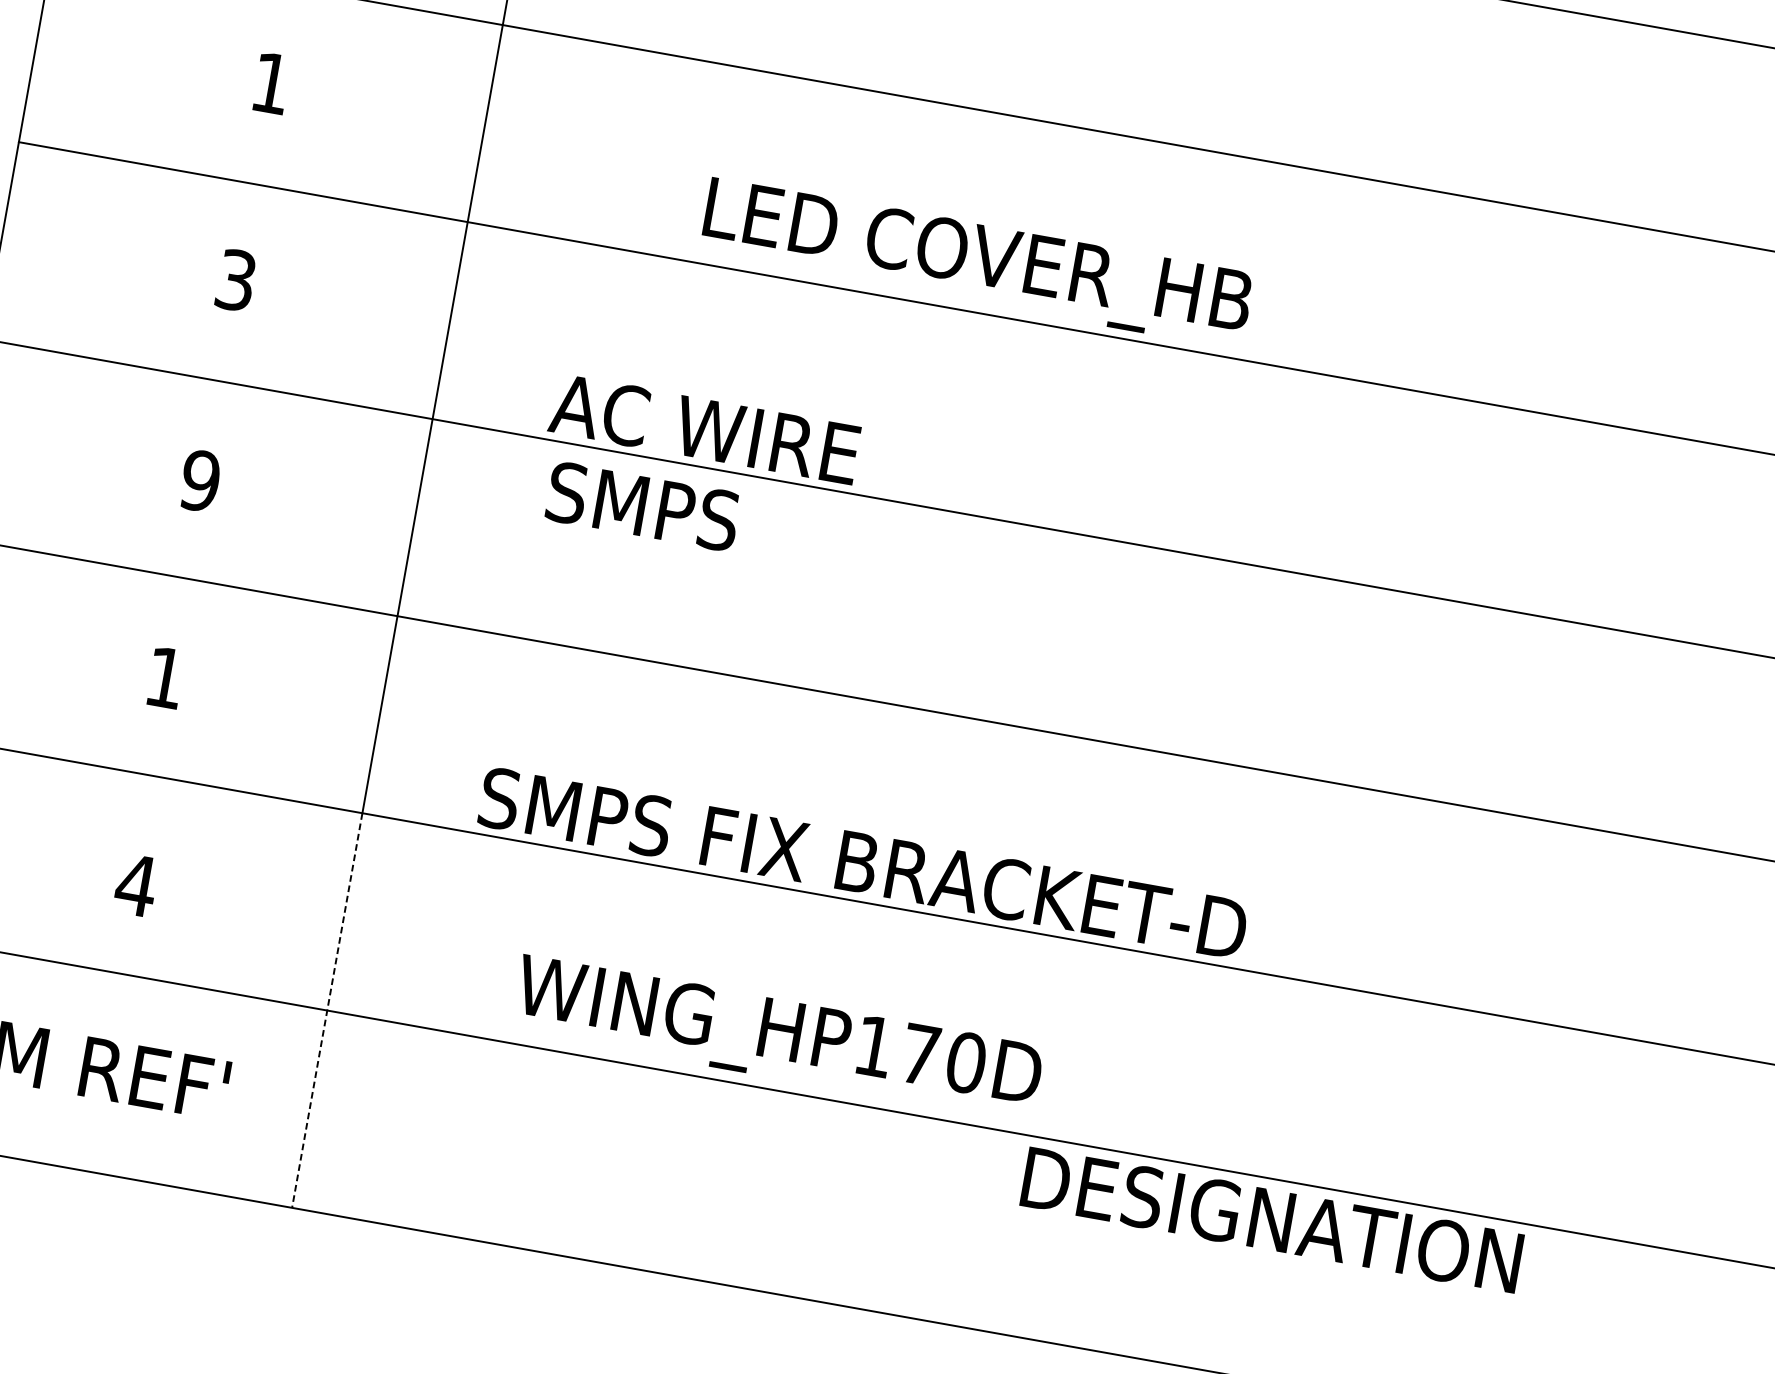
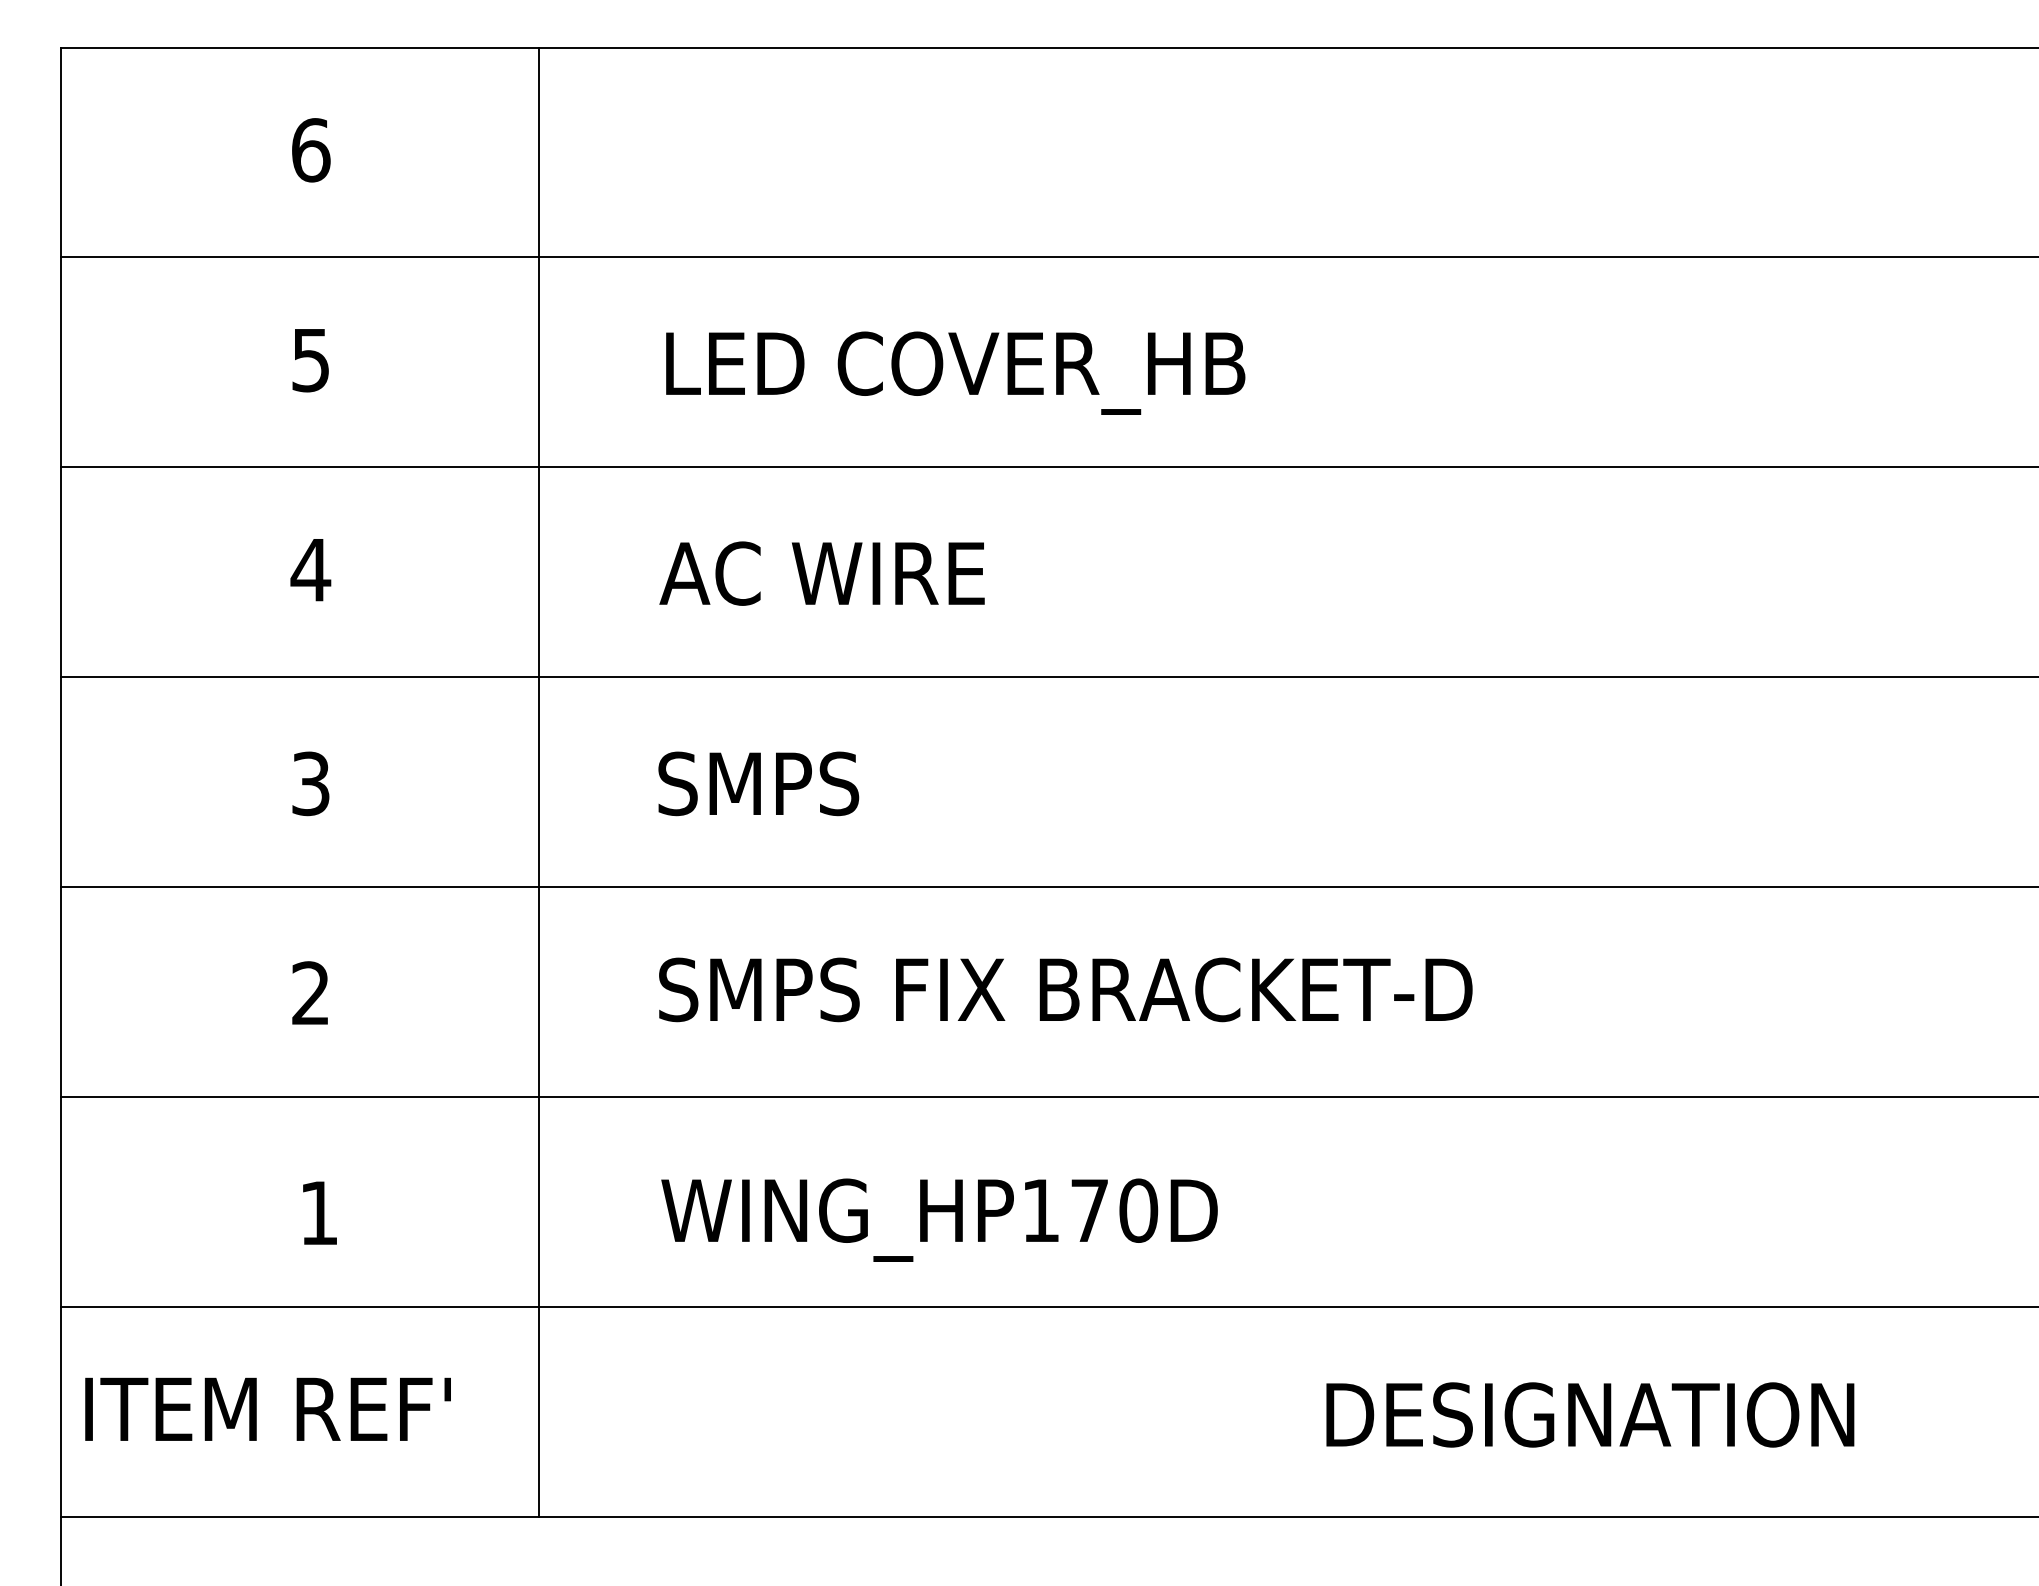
text: (270, 83) -> (310, 360), 1 -> 5
text: (976, 262) -> (955, 372), moved
text: (235, 279) -> (310, 569), 3 -> 4
text: (704, 429) -> (821, 573), moved
text: (200, 480) -> (310, 783), 9 -> 3
text: (642, 506) -> (758, 783), moved
text: (165, 676) -> (310, 992), 1 -> 2
text: (863, 863) -> (1065, 989), moved
text: (135, 884) -> (318, 1212), 4 -> 1
line: (327, 1010) -> (539, 1307), dashed -> solid
text: (777, 1037) -> (939, 1219), moved
text: (1272, 1219) -> (1590, 1414), moved

